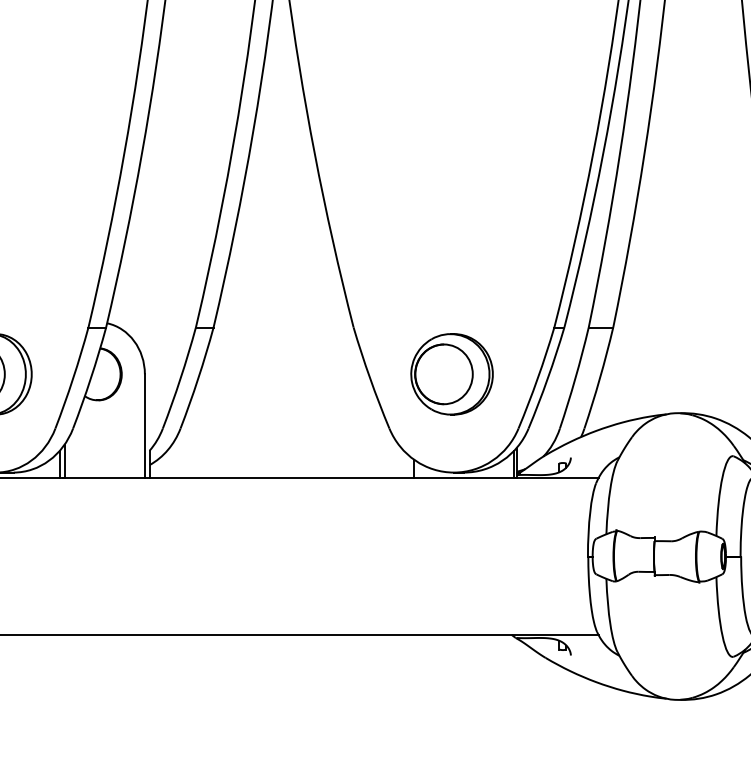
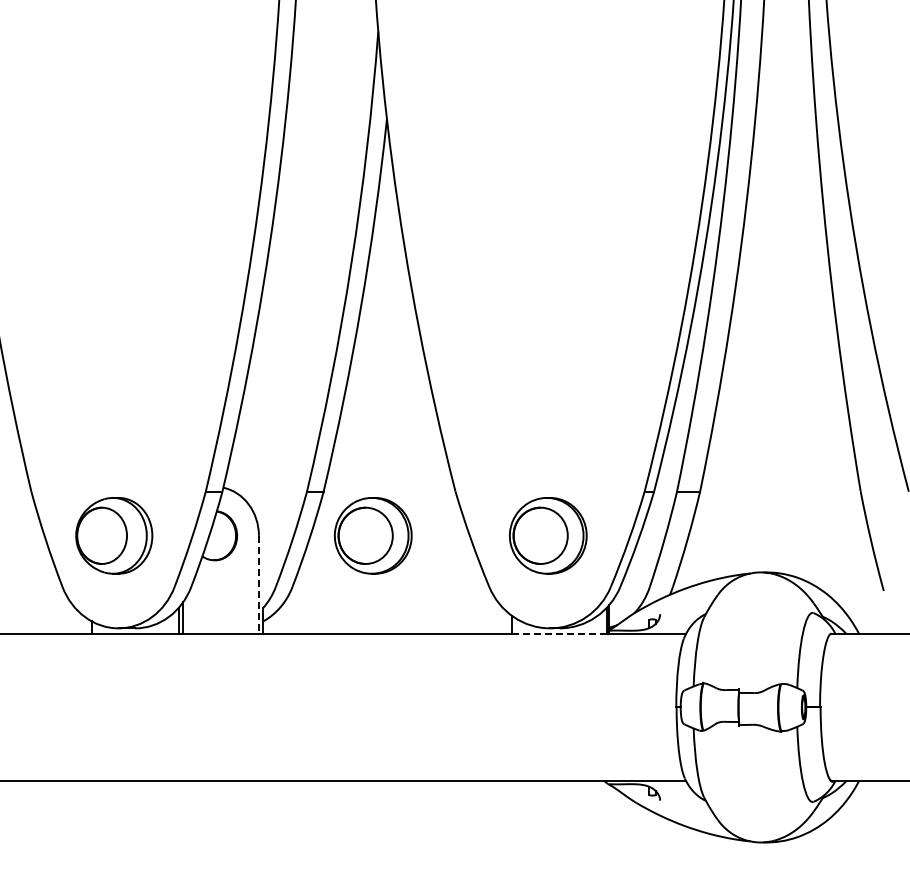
part: (265, 373) -> (372, 535), added
line: (144, 426) -> (258, 584), solid -> dashed
line: (463, 478) -> (559, 633), solid -> dashed

